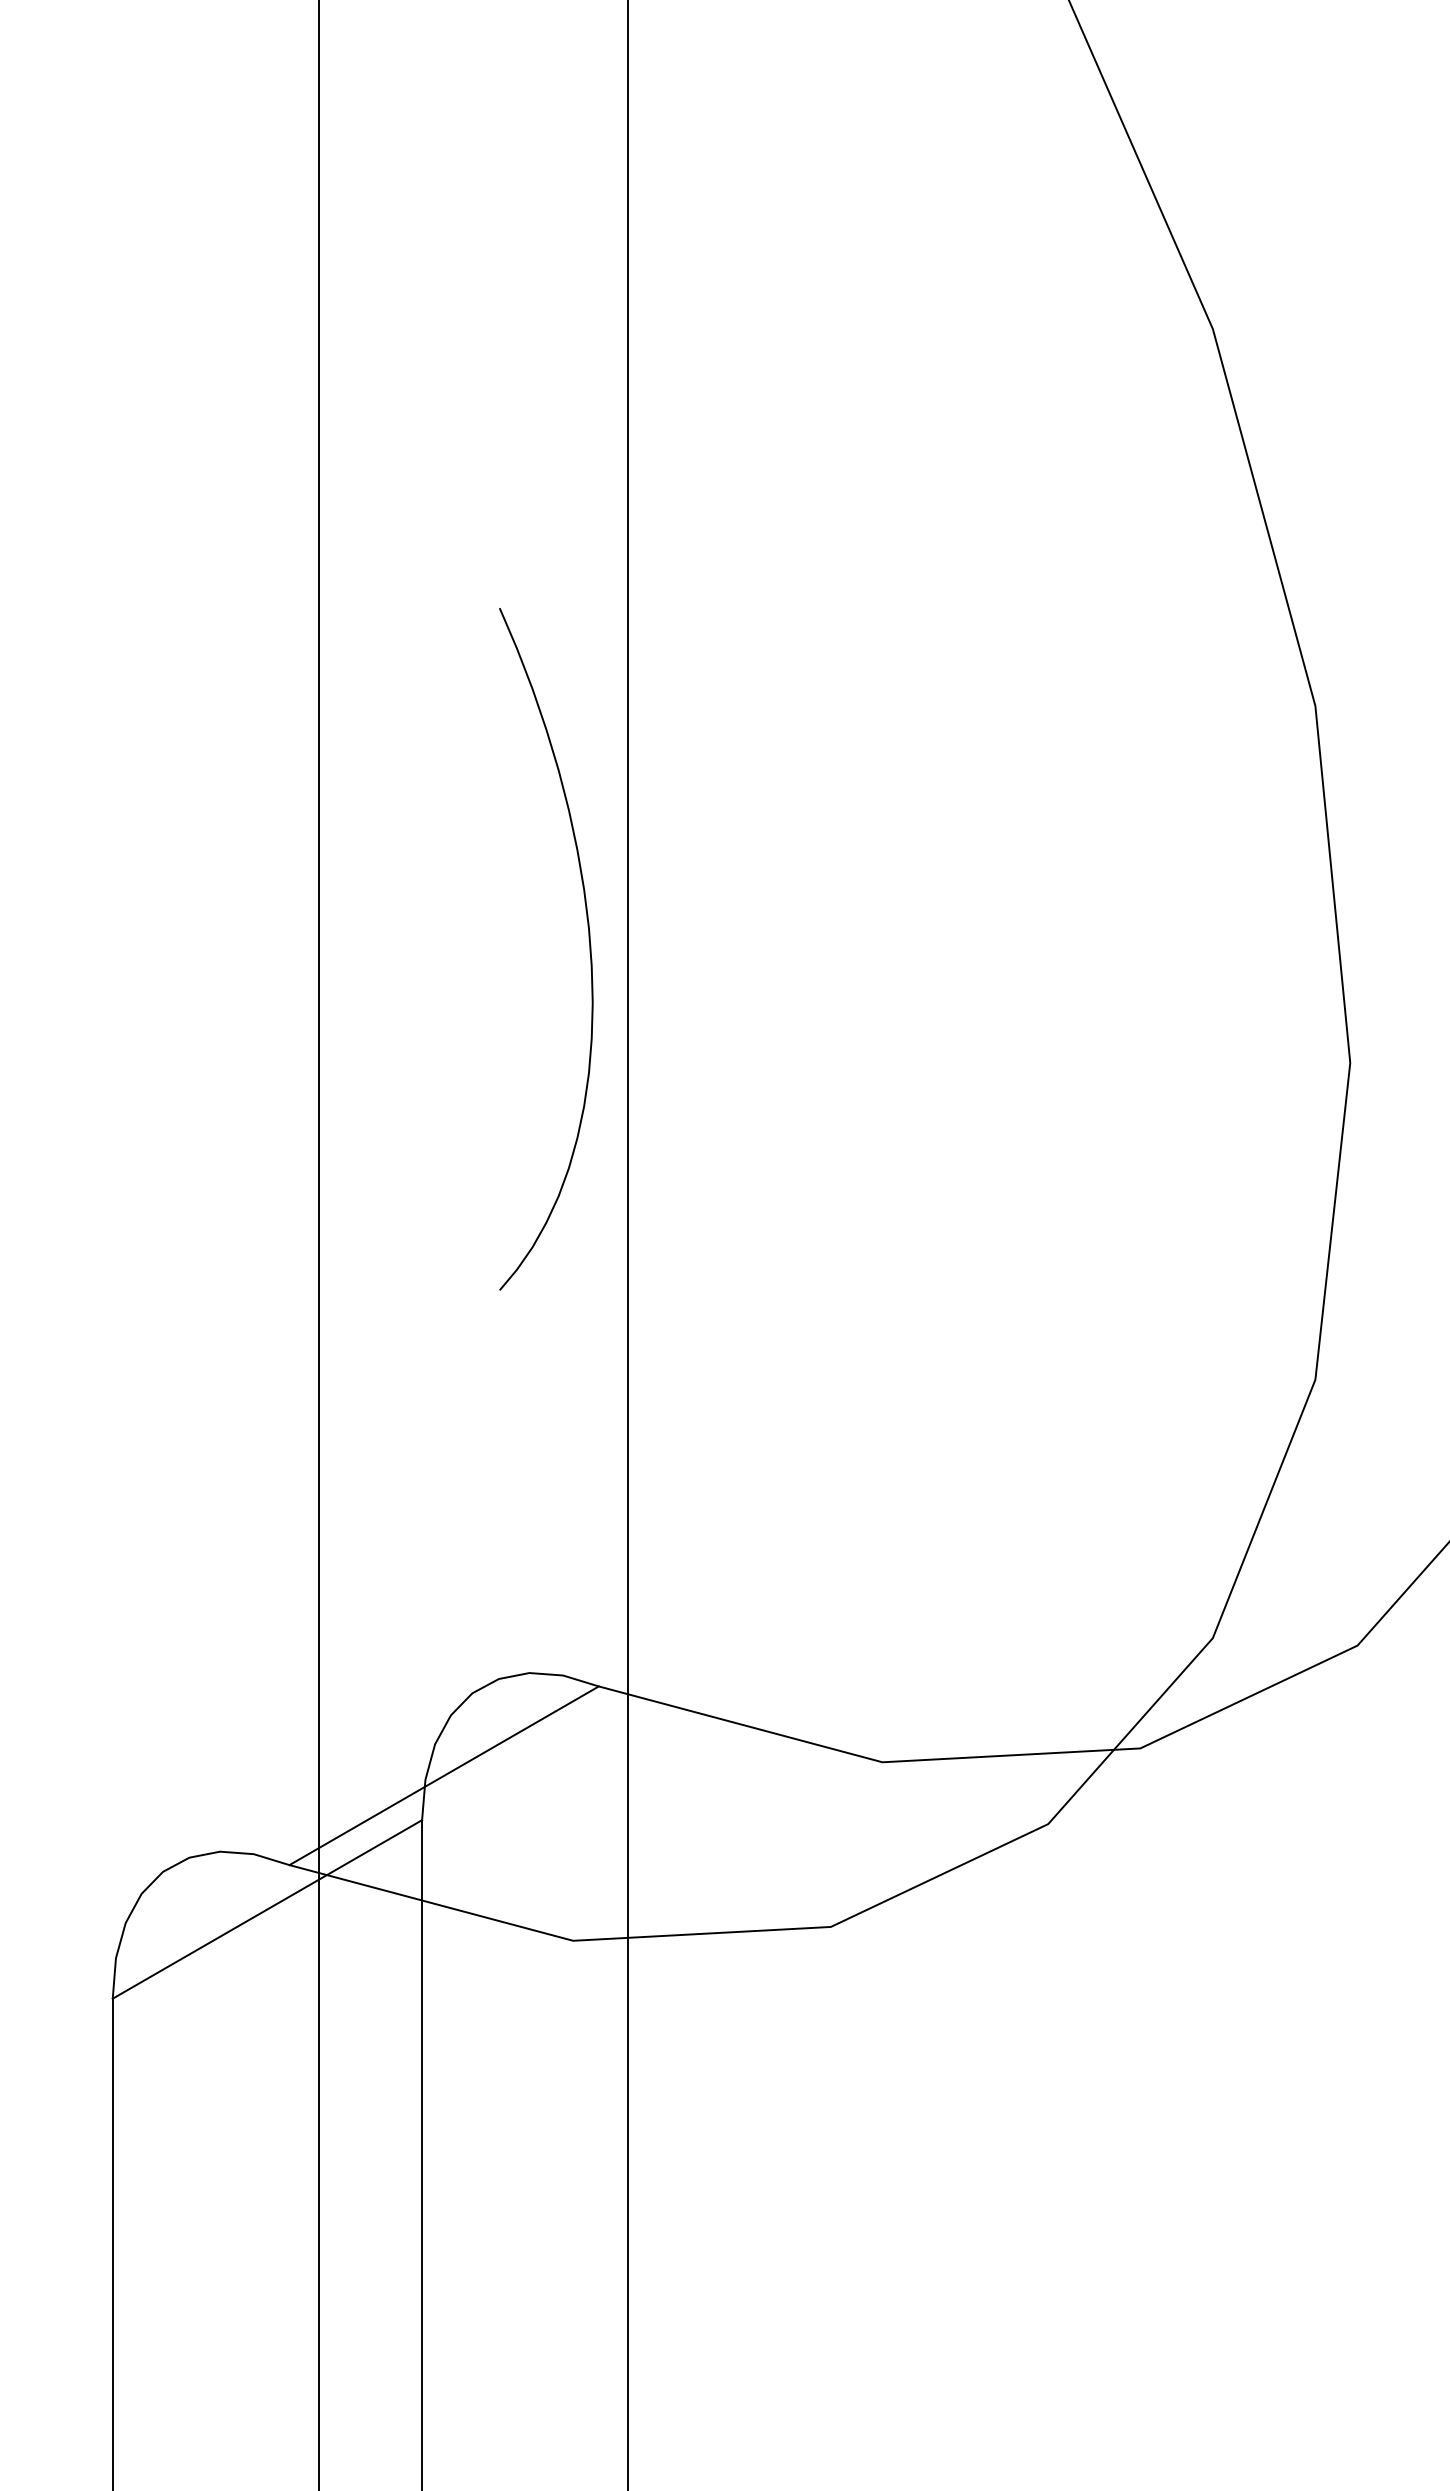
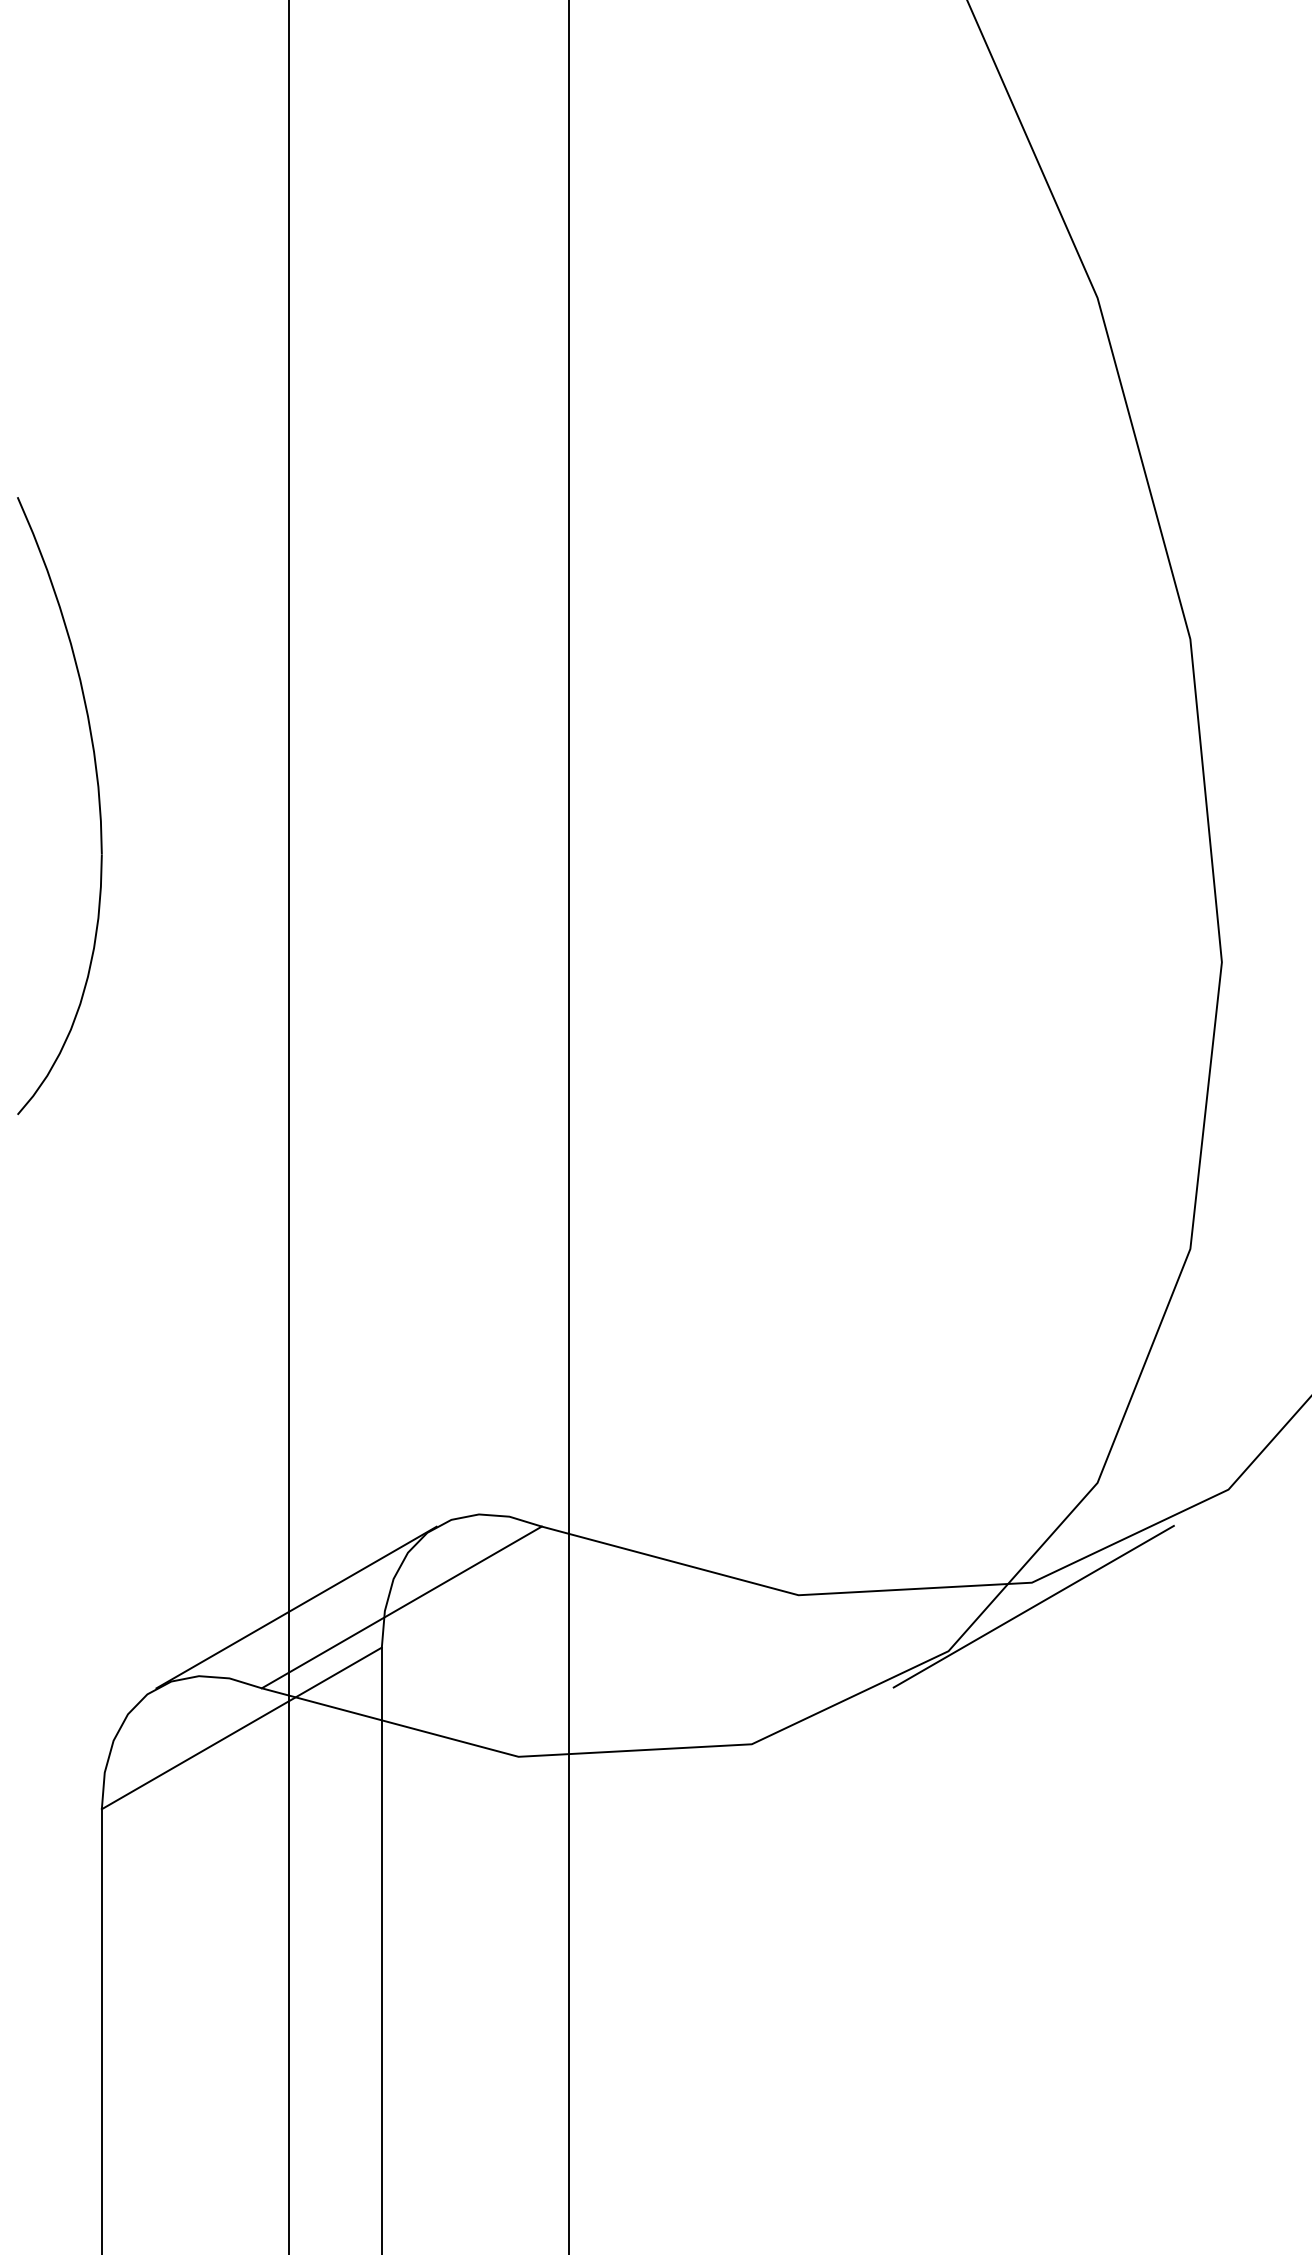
part: (589, 949) -> (98, 806), moved
line: (1142, 1774) -> (1033, 1606), added
line: (327, 1775) -> (296, 1607), added

